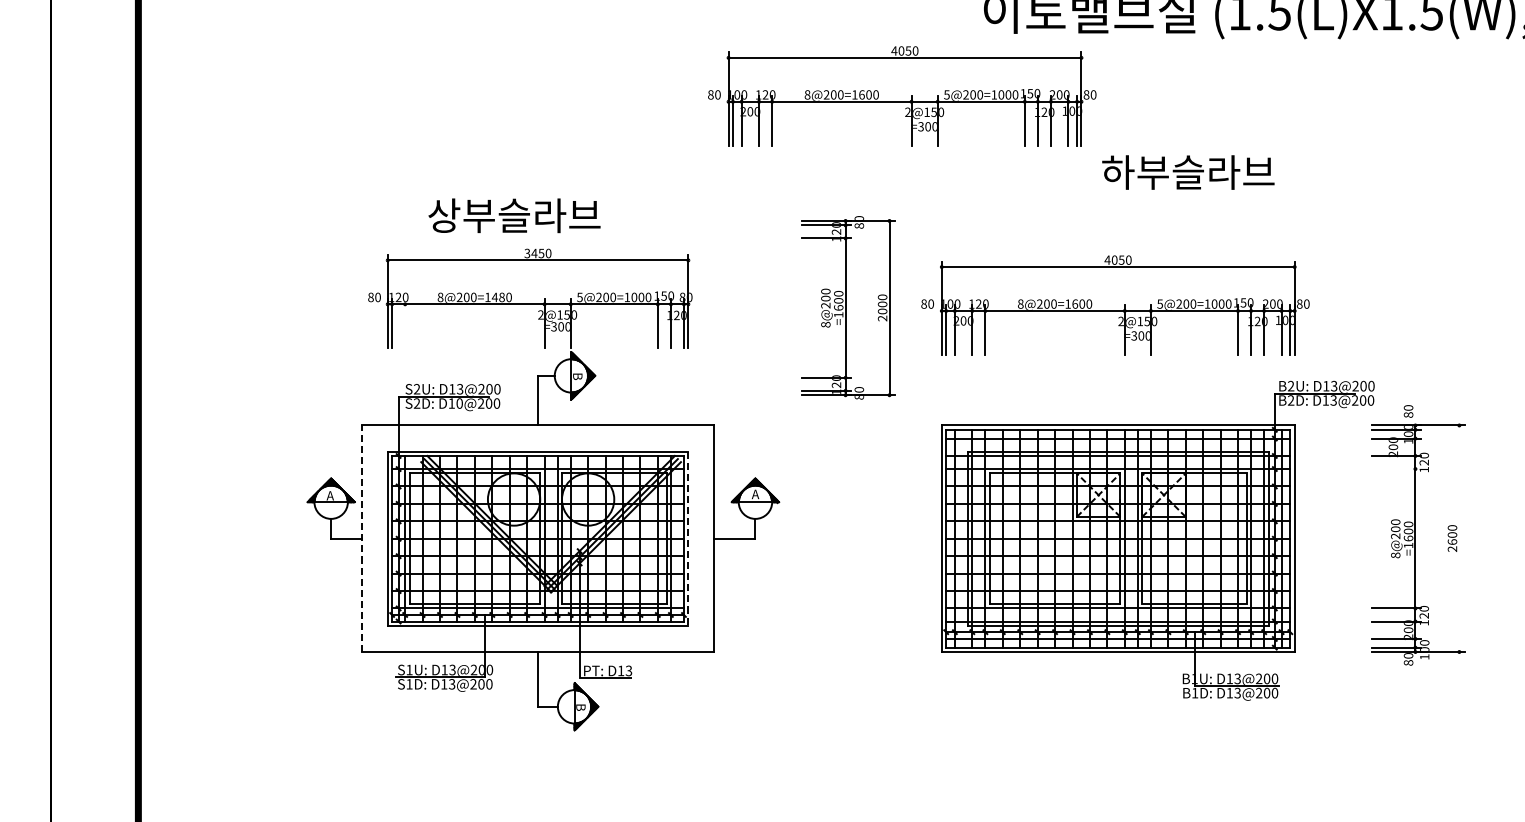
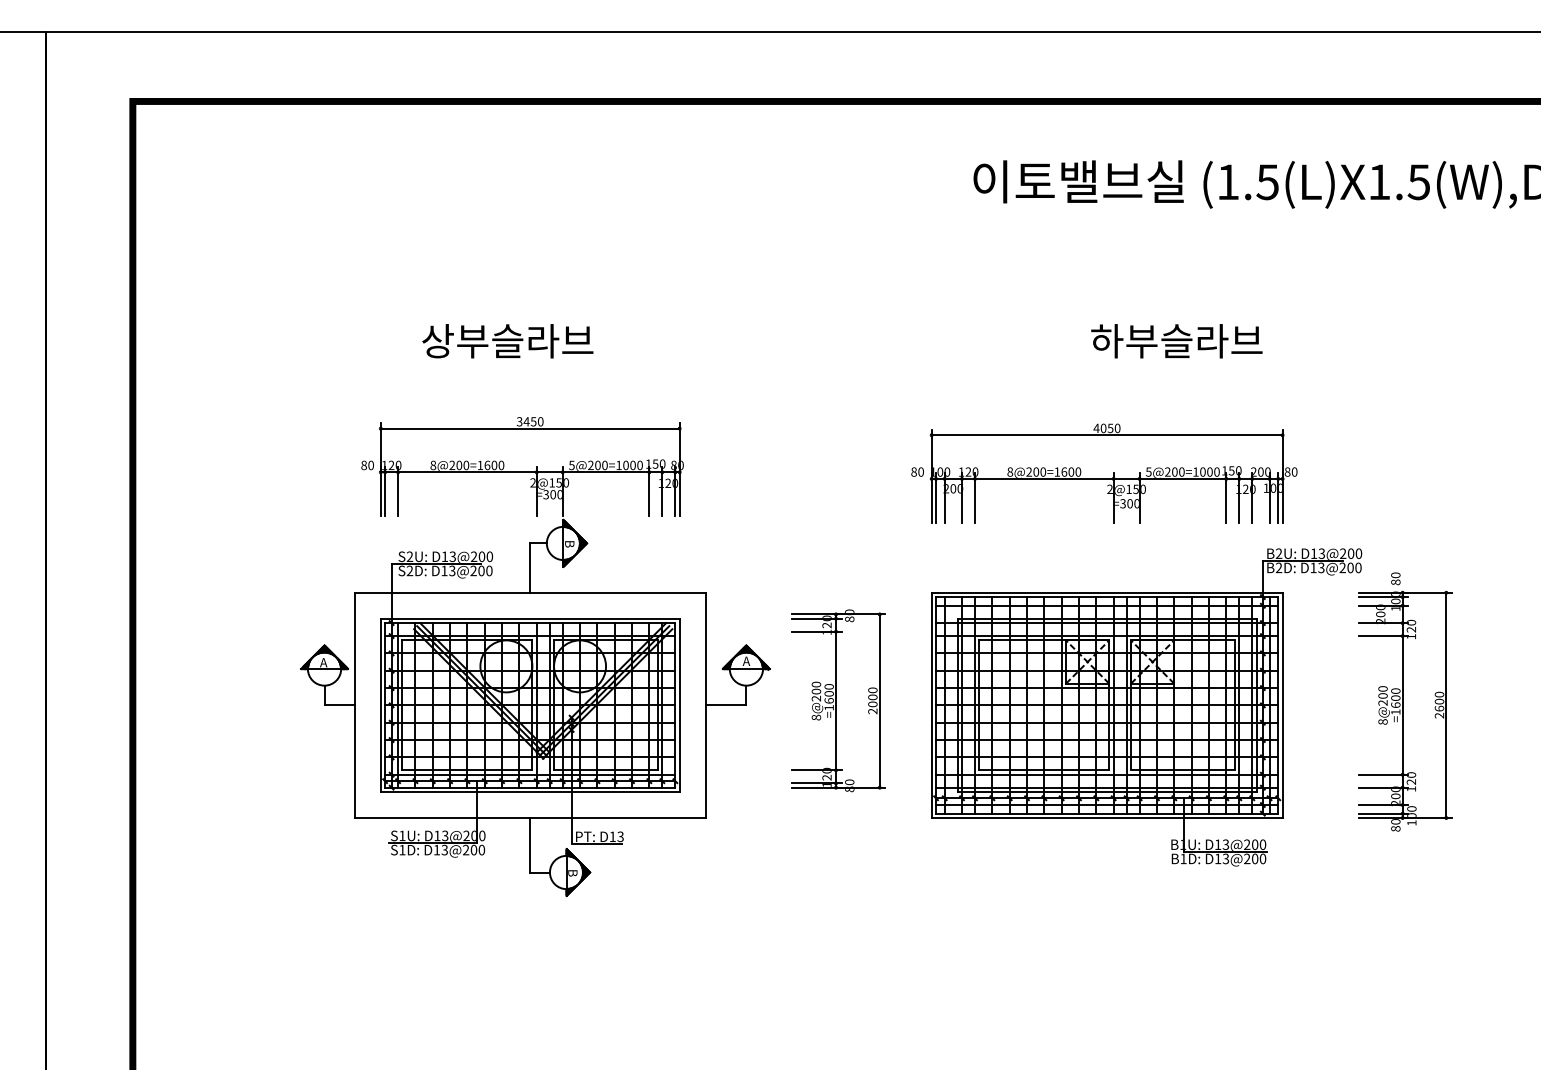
part: (902, 96) -> (892, 265), removed
text: (514, 216) -> (507, 341), moved
text: (498, 297) -> (490, 465), 8@200=1480 -> 8@200=1600
part: (848, 307) -> (838, 700), moved
line: (405, 322) -> (398, 490), added
text: (459, 403) -> (452, 570), D10@200 -> D13@200
line: (1396, 469) -> (1383, 636), added
line: (361, 538) -> (354, 705), dashed -> solid
line: (688, 538) -> (679, 705), dashed -> solid
line: (1459, 538) -> (1446, 705), added

